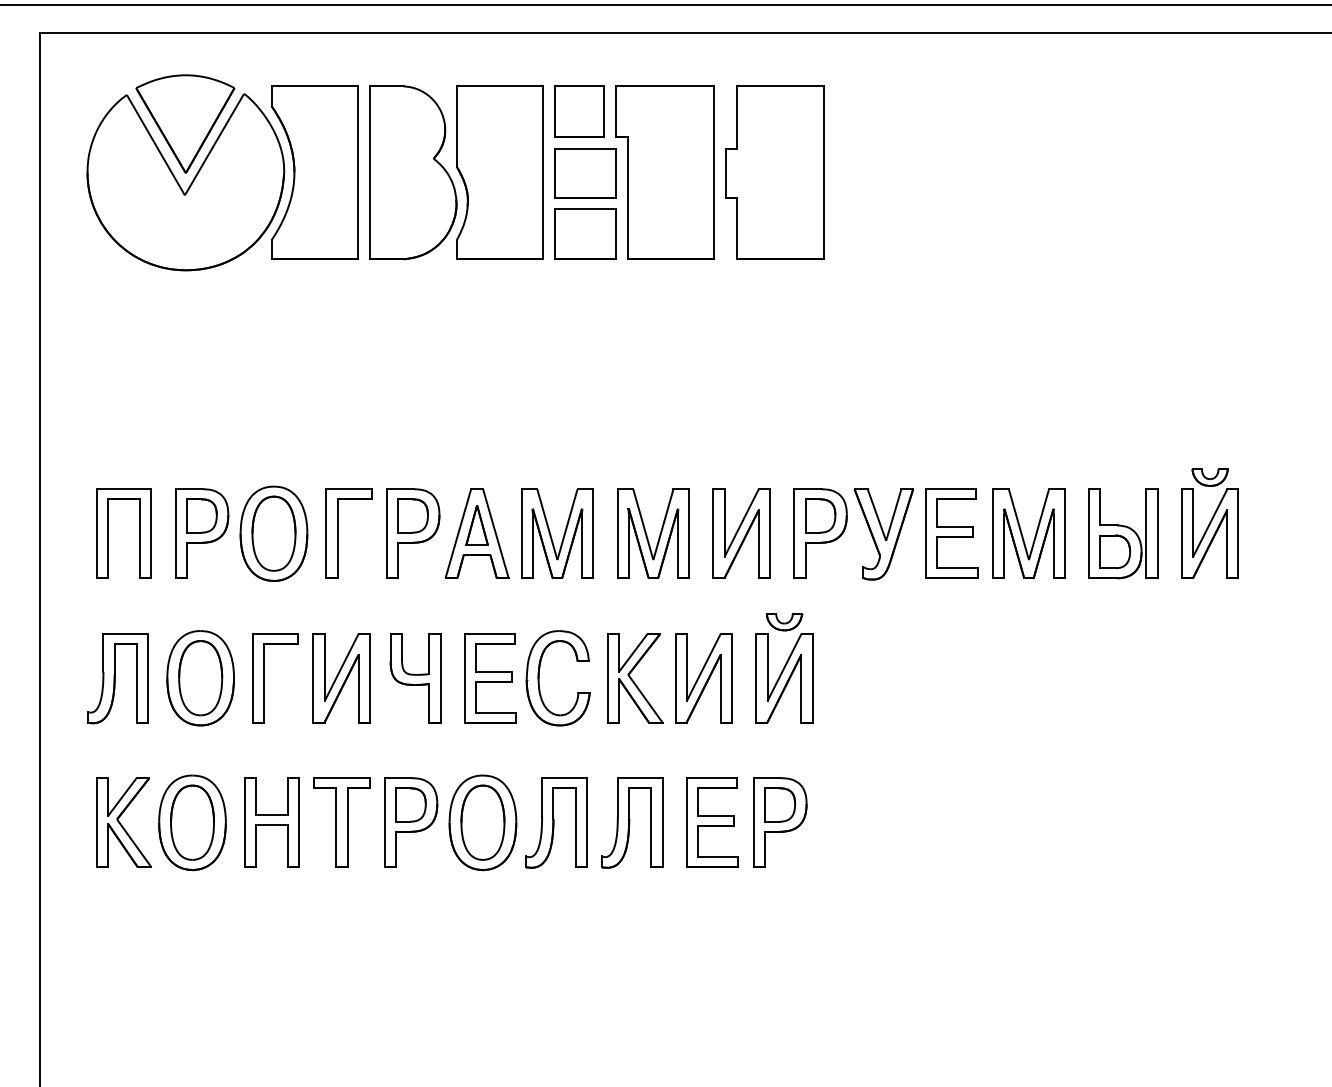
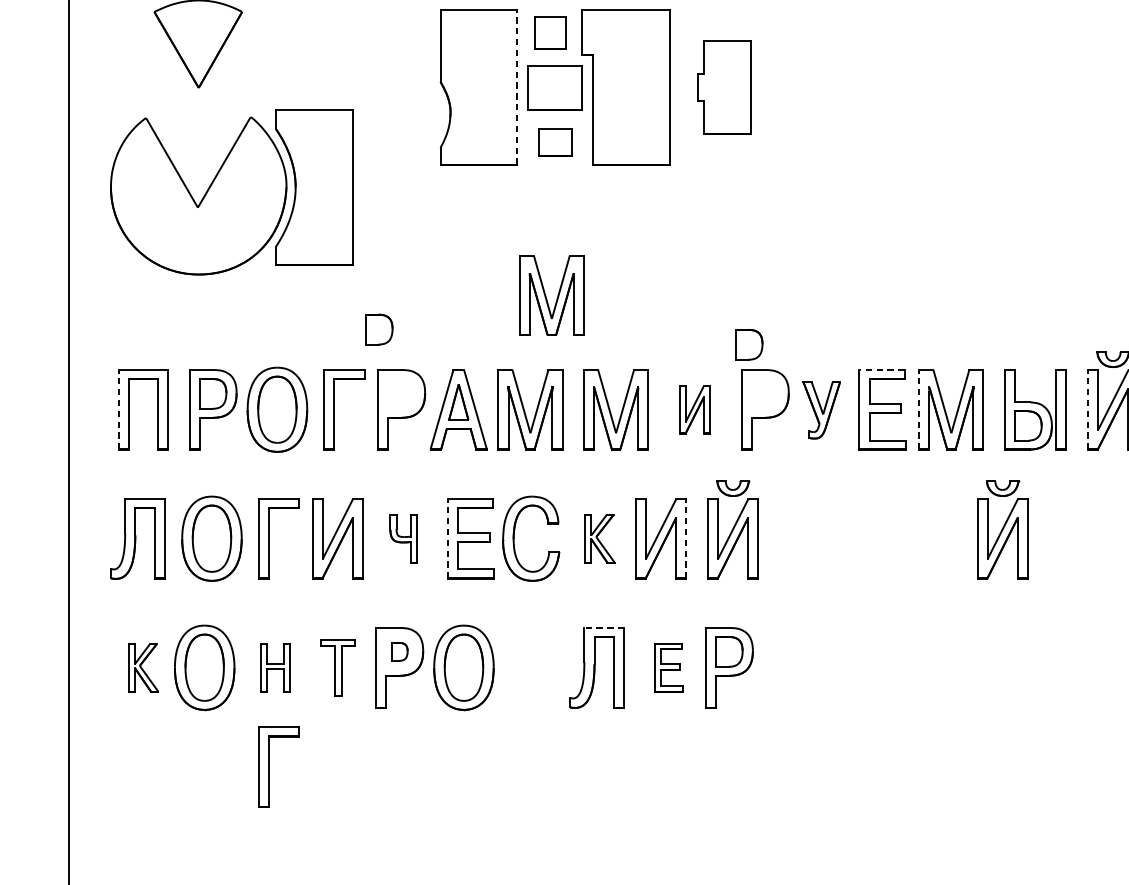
part: (579, 111) -> (550, 32), size x0.7
part: (413, 172) -> (401, 87), removed
line: (542, 172) -> (517, 87), solid -> dashed
part: (774, 172) -> (724, 87), size x0.6
part: (222, 178) -> (231, 192), moved
part: (585, 233) -> (555, 141), size x0.6
part: (575, 406) -> (546, 296), added
line: (950, 489) -> (881, 370), solid -> dashed
part: (412, 515) -> (378, 329), moved
part: (820, 515) -> (749, 344), moved
line: (96, 533) -> (118, 409), solid -> dashed
part: (741, 533) -> (694, 409), size x0.6
line: (993, 533) -> (919, 409), solid -> dashed
line: (1181, 533) -> (1087, 409), solid -> dashed
part: (883, 534) -> (821, 410), size x0.7
part: (1086, 668) -> (1002, 530), added
part: (415, 678) -> (403, 538), size x0.6
line: (464, 678) -> (447, 538), solid -> dashed
part: (635, 678) -> (600, 538), size x0.6
line: (732, 678) -> (686, 538), solid -> dashed
line: (639, 778) -> (603, 628), solid -> dashed
part: (410, 804) -> (399, 651), size x0.6
part: (123, 822) -> (143, 667), size x0.6
part: (271, 822) -> (275, 667), size x0.6
part: (341, 822) -> (337, 667), size x0.7
part: (556, 822) -> (529, 667), removed
part: (712, 822) -> (668, 667), size x0.6
part: (264, 934) -> (268, 767), added

